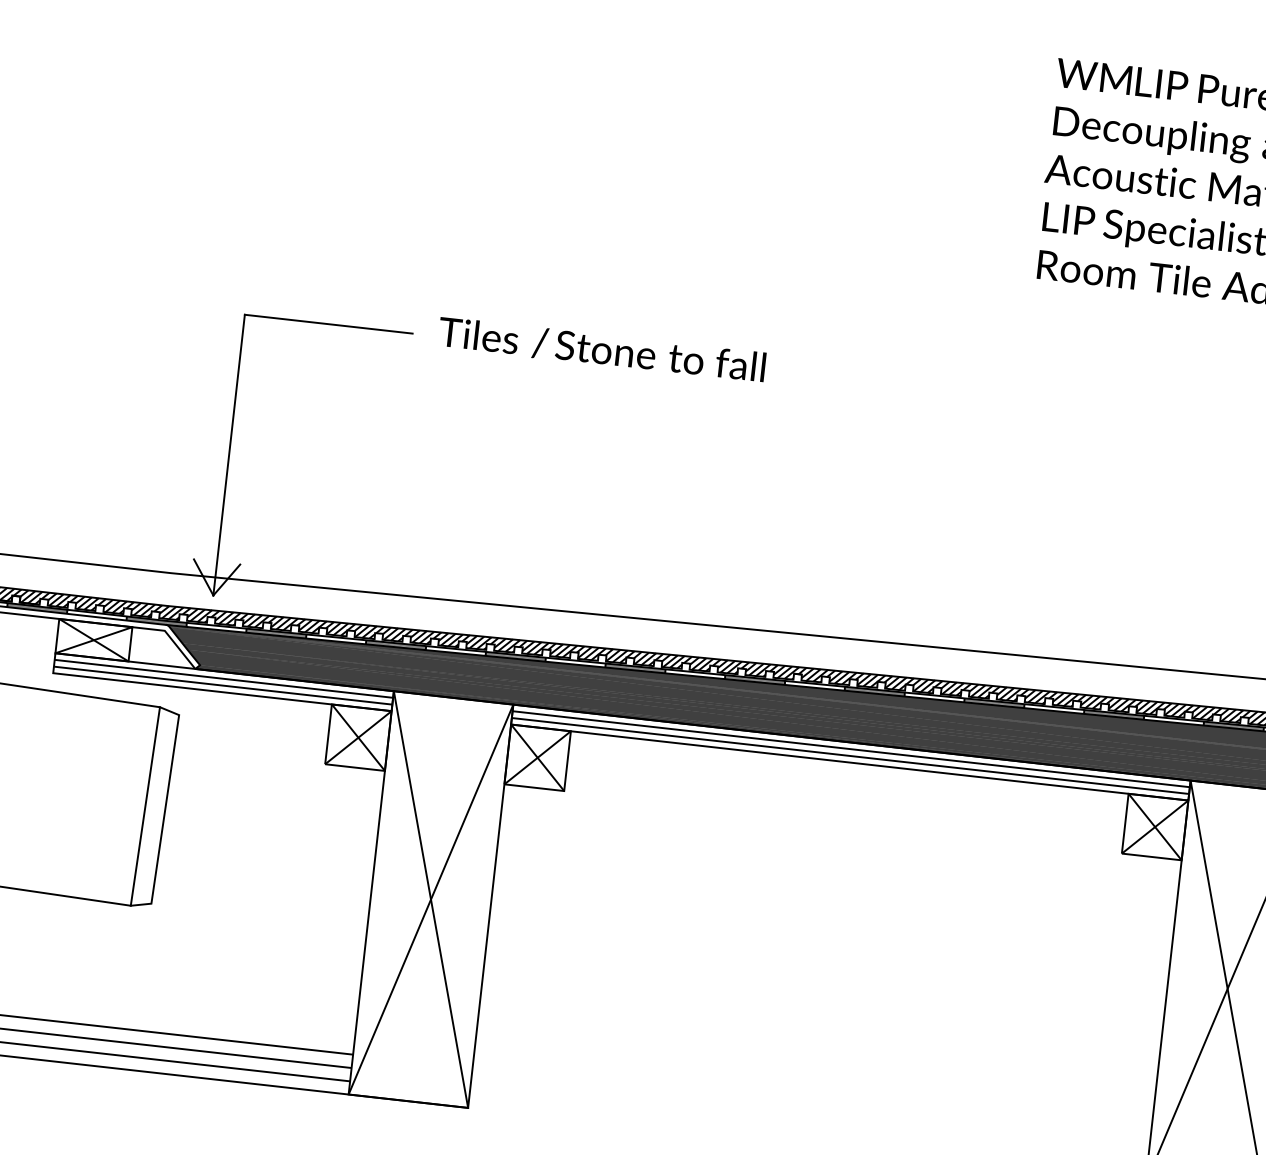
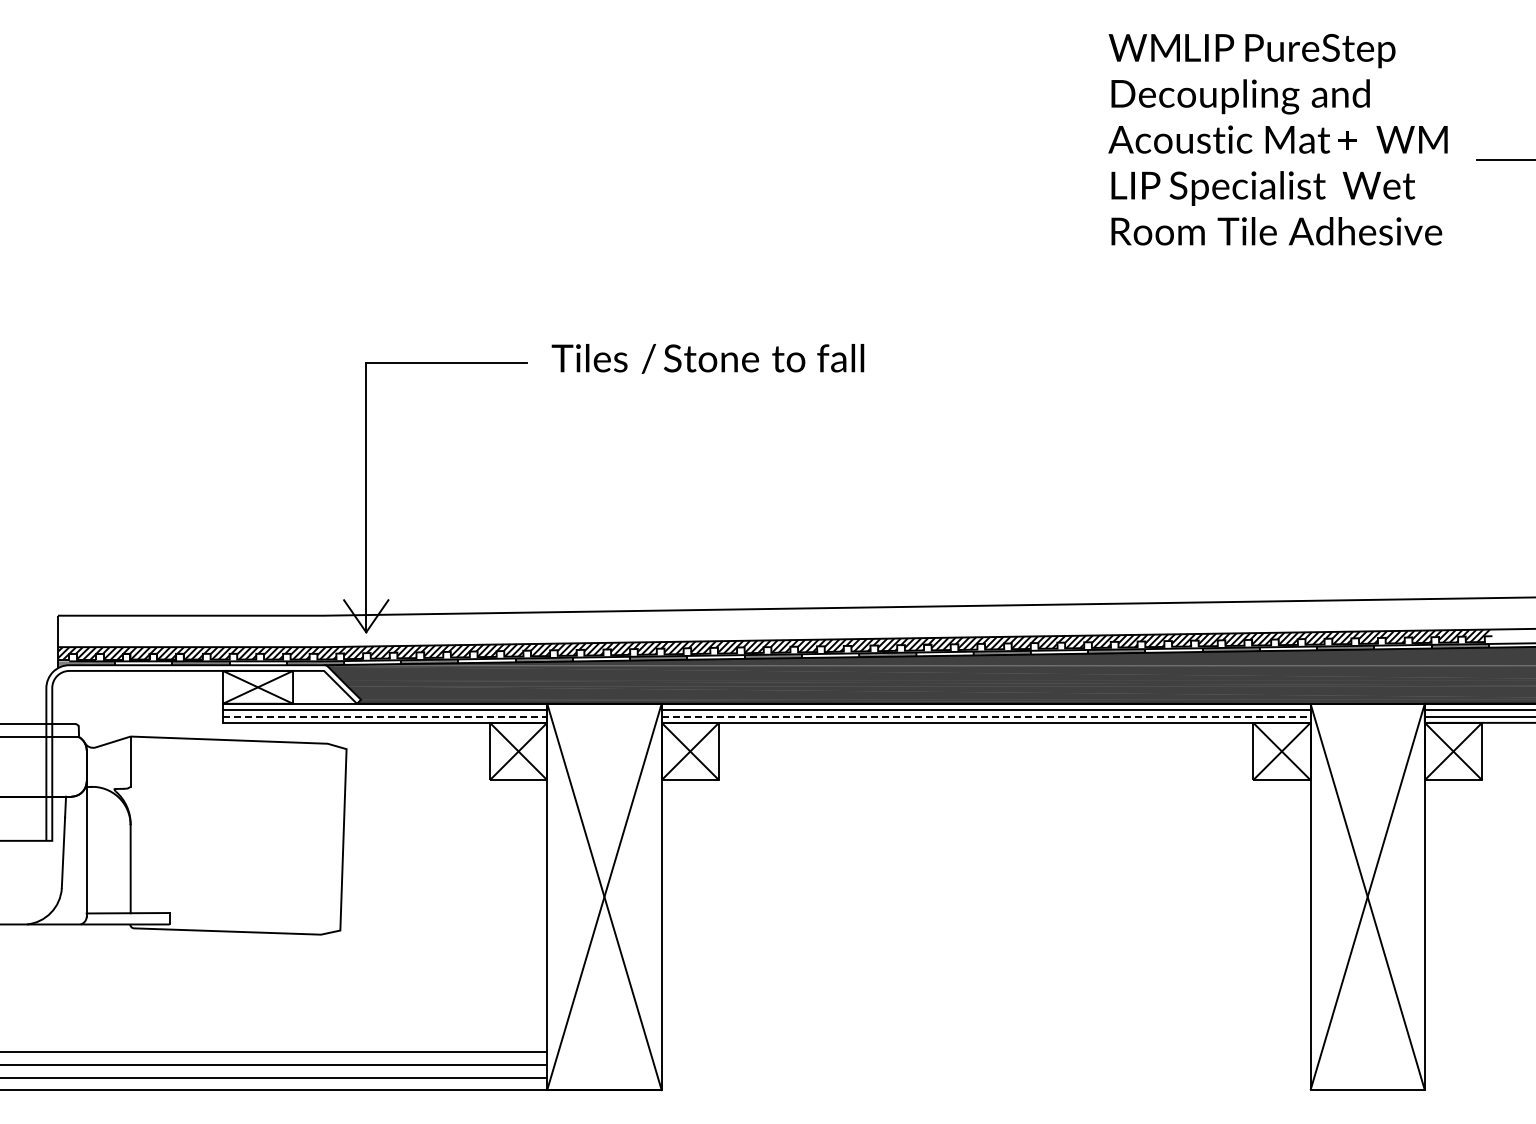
line: (223, 685) -> (385, 716), solid -> dashed
line: (850, 755) -> (986, 716), solid -> dashed
line: (145, 805) -> (324, 838), removed

